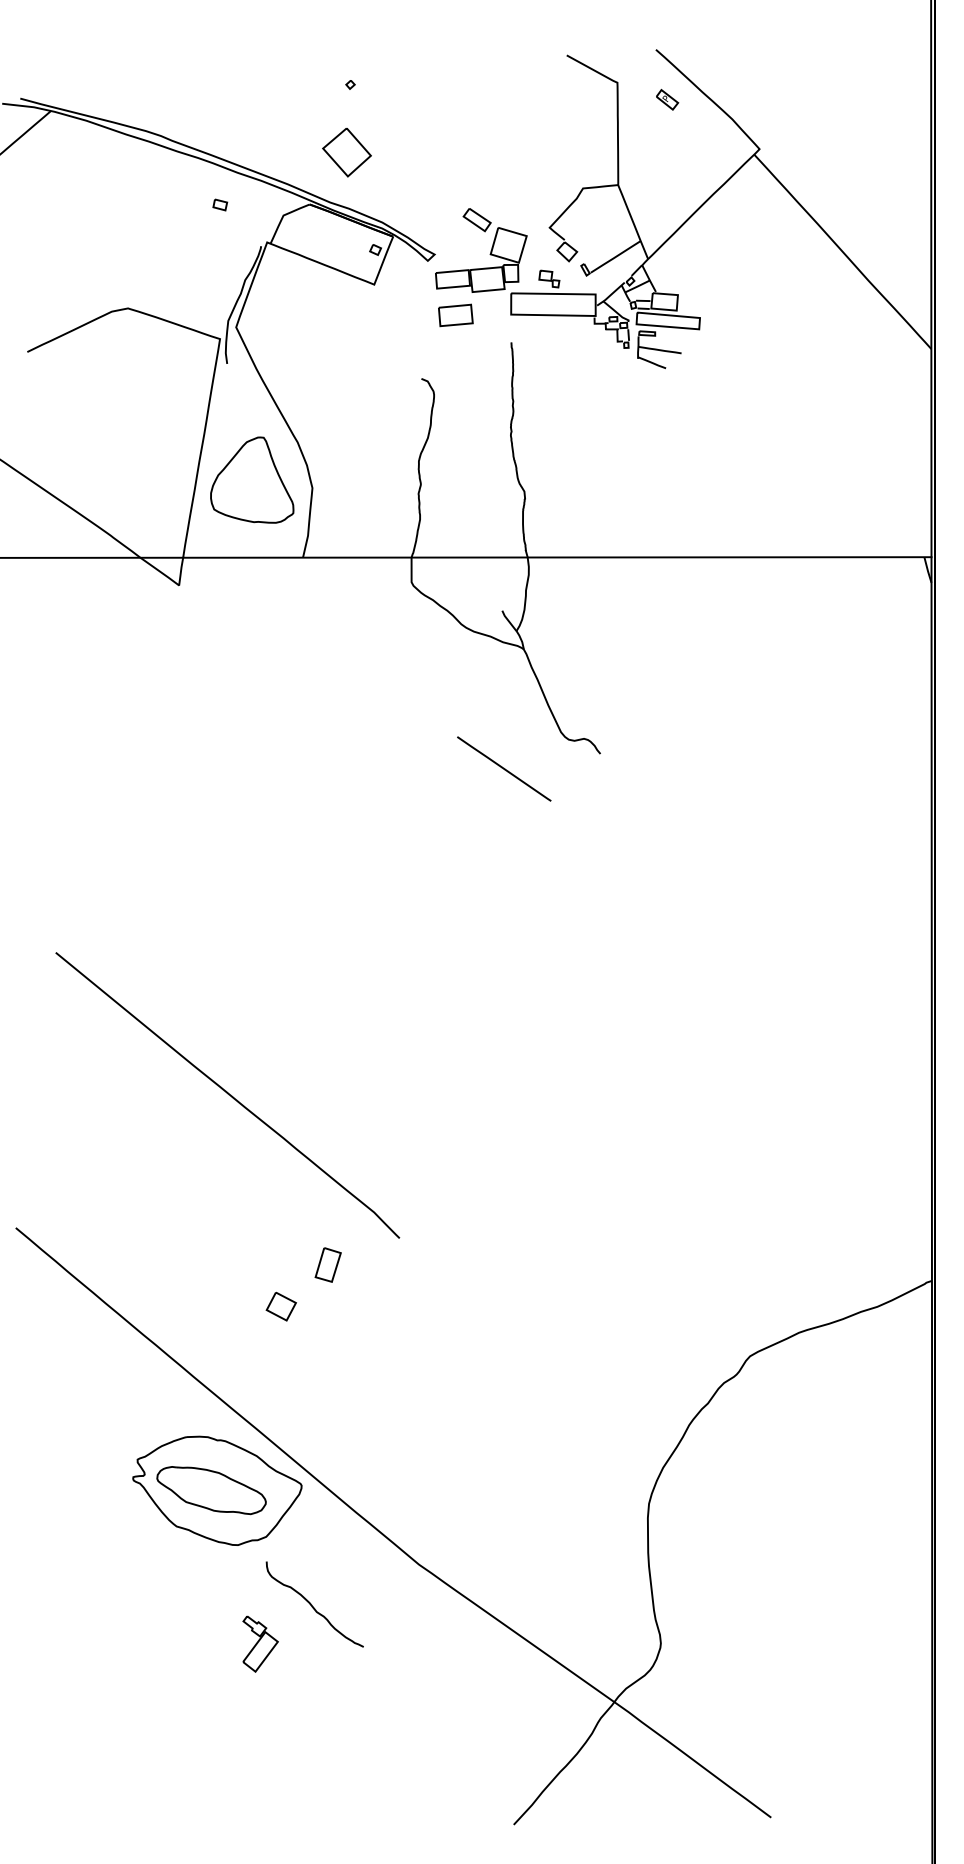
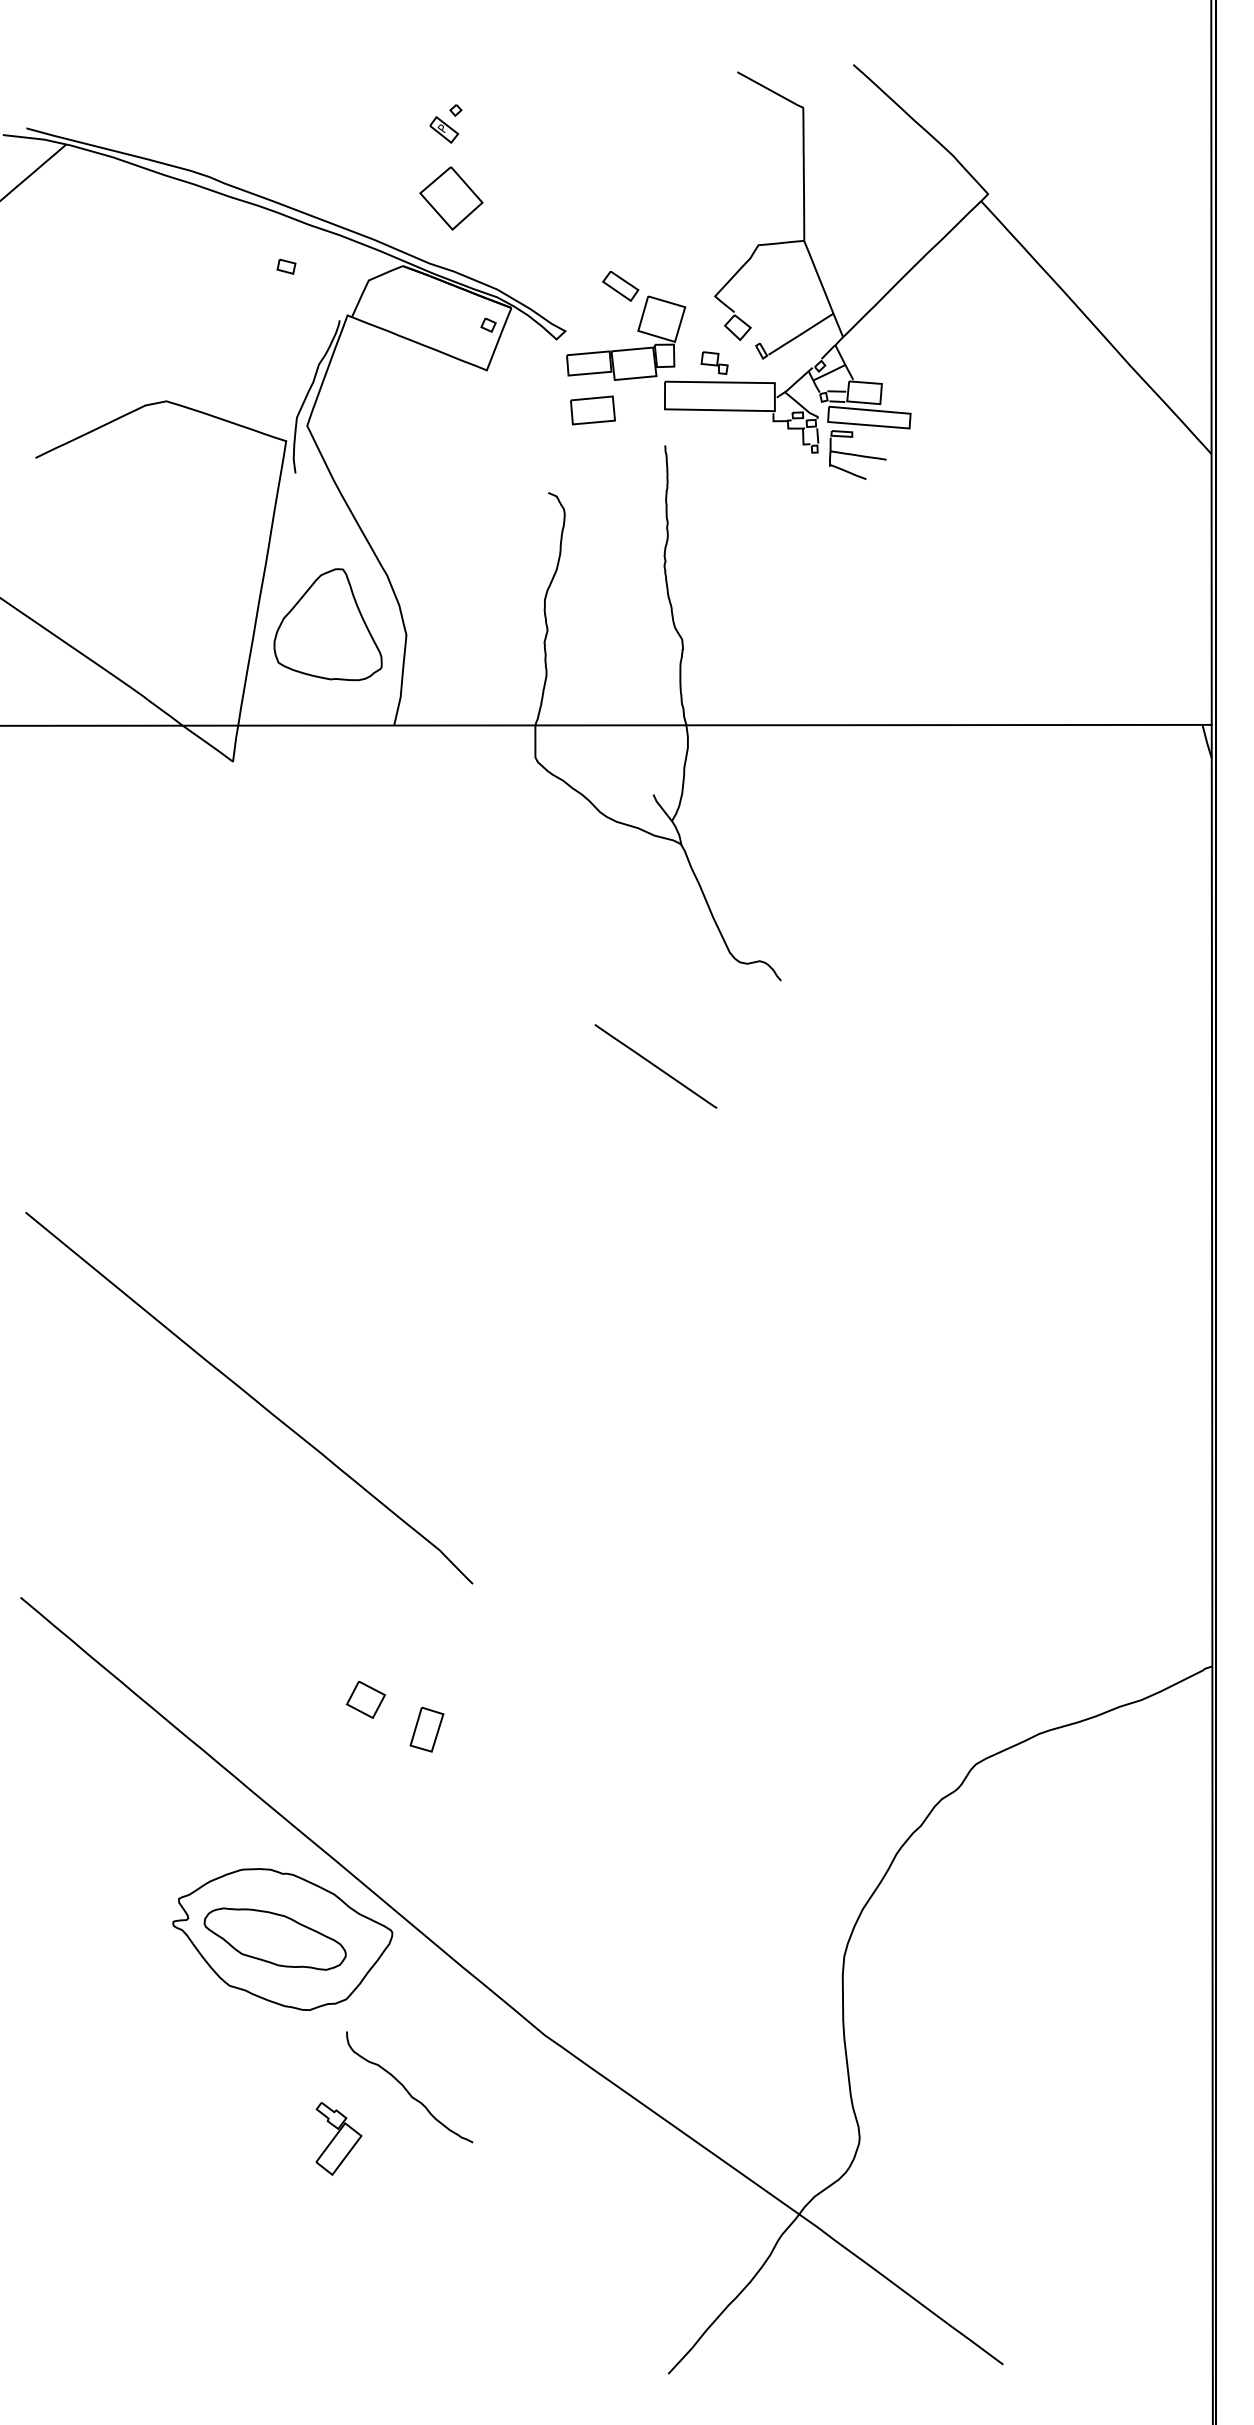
part: (667, 99) -> (444, 129), moved
line: (503, 769) -> (655, 1066), moved
curve: (227, 1094) -> (249, 1396), moved
part: (327, 1264) -> (426, 1729), moved

